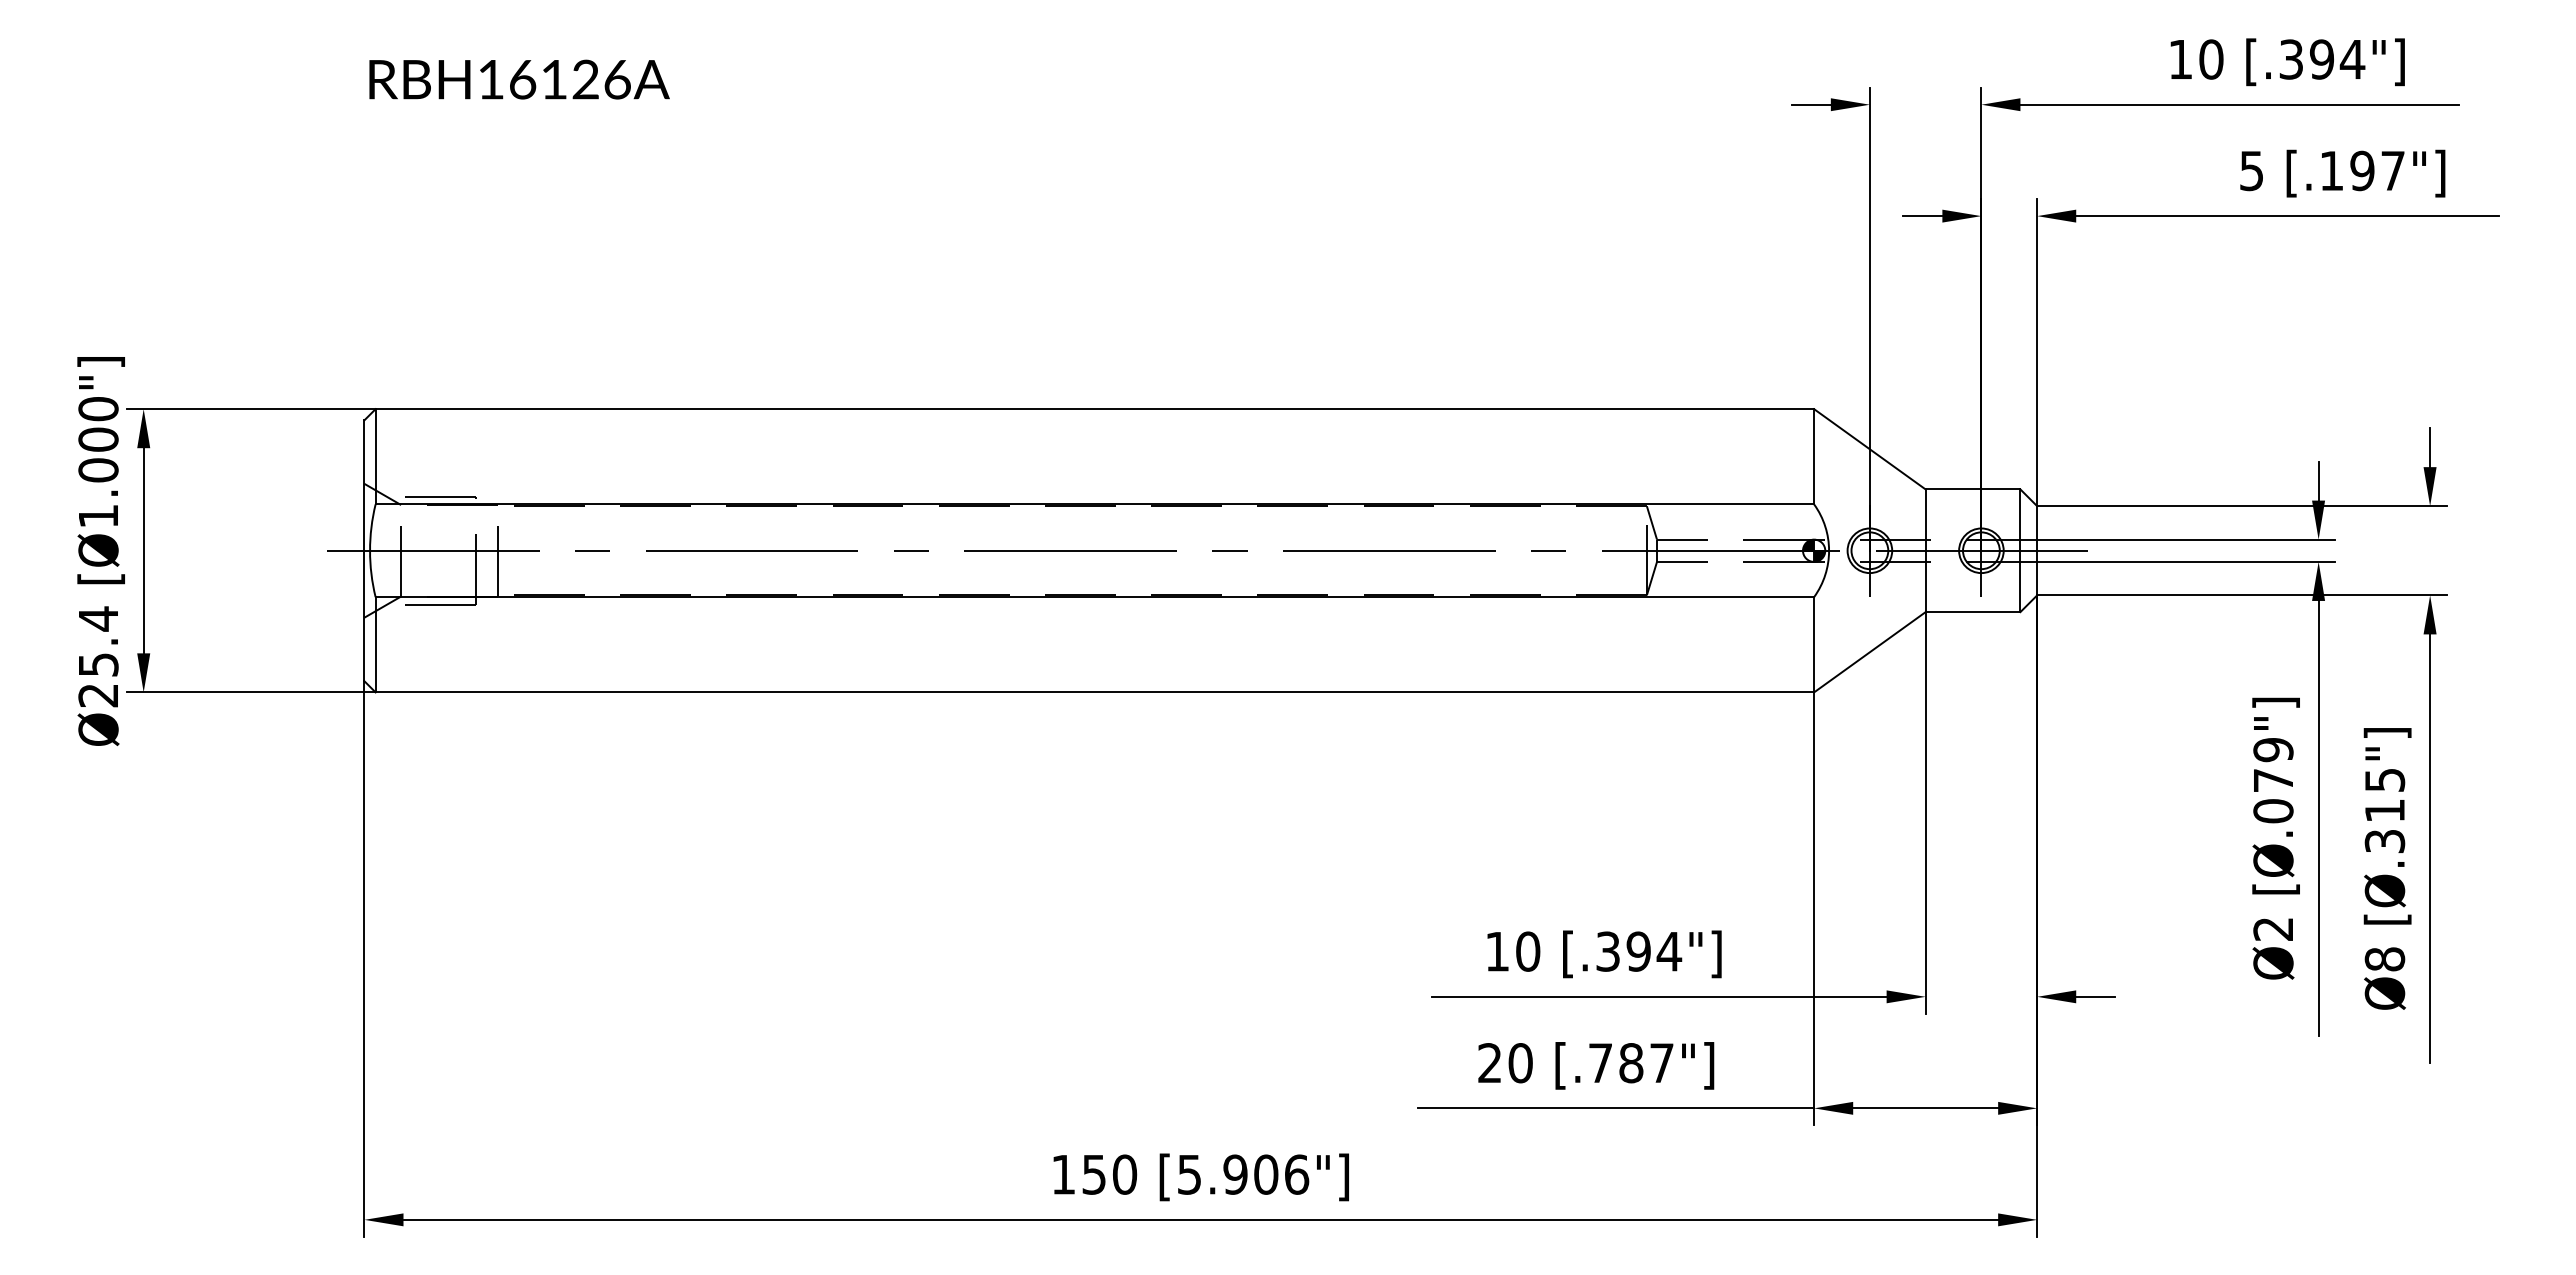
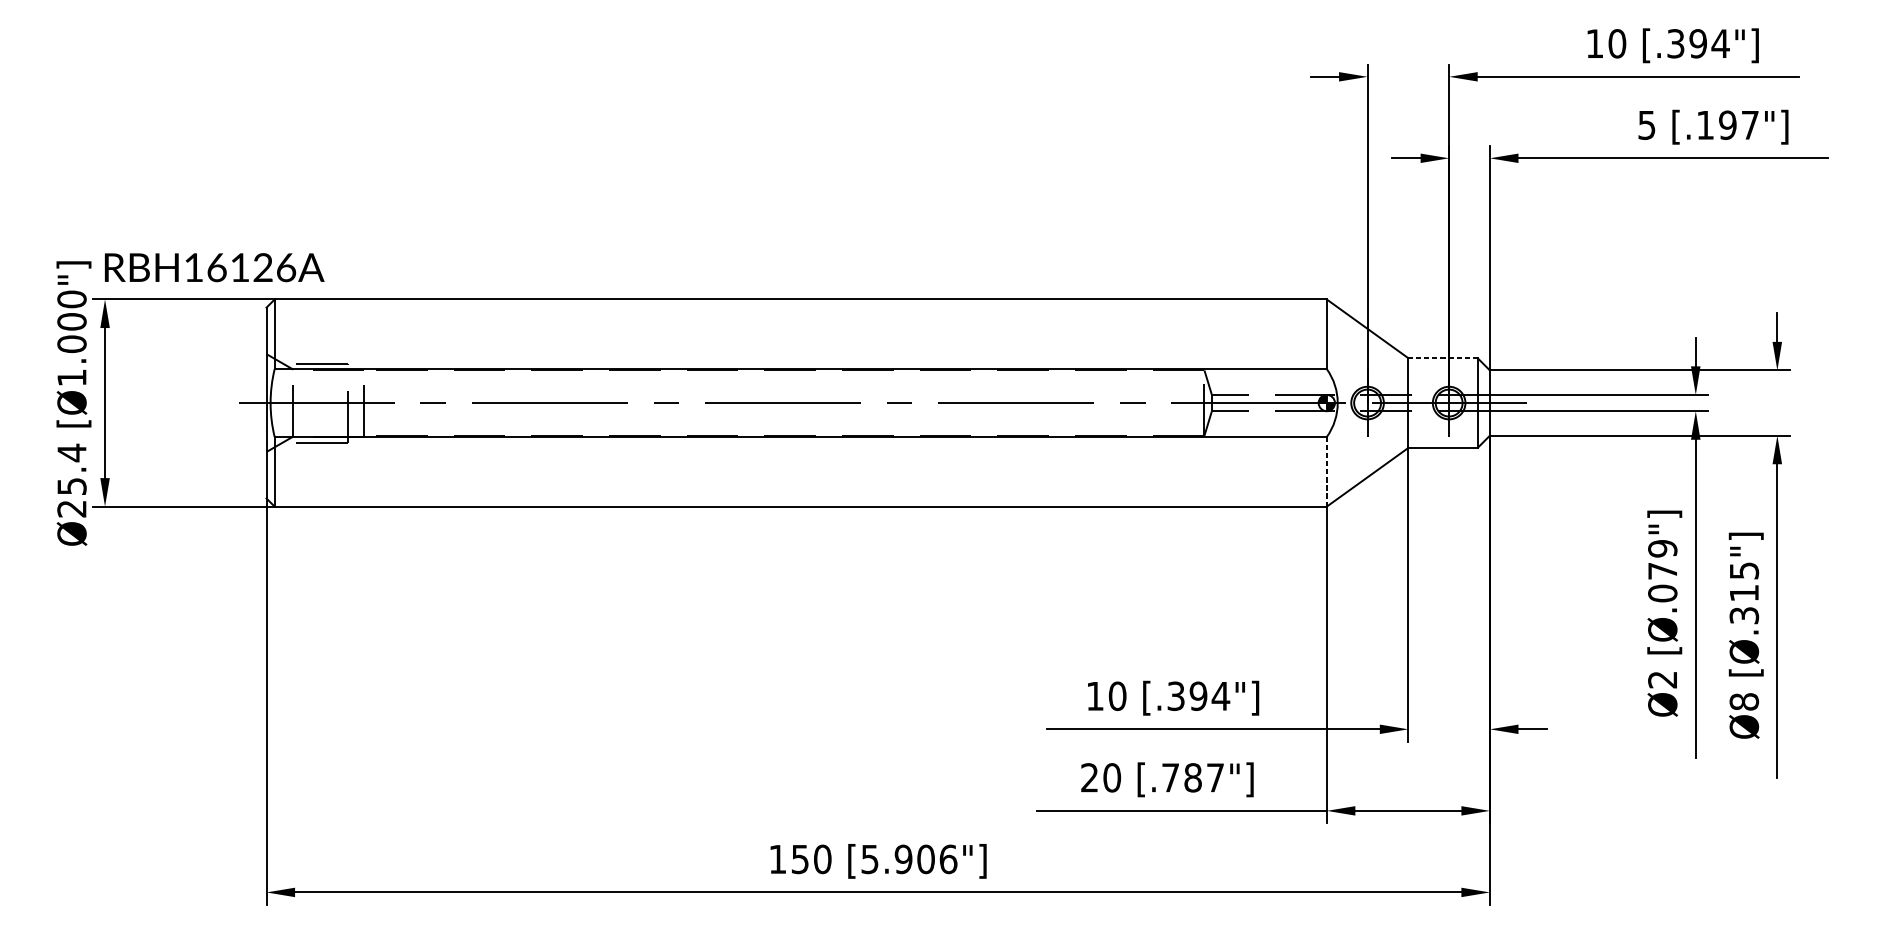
text: (519, 79) -> (214, 267), moved
line: (1972, 489) -> (1442, 358), solid -> dashed
line: (1814, 644) -> (1327, 471), solid -> dashed

